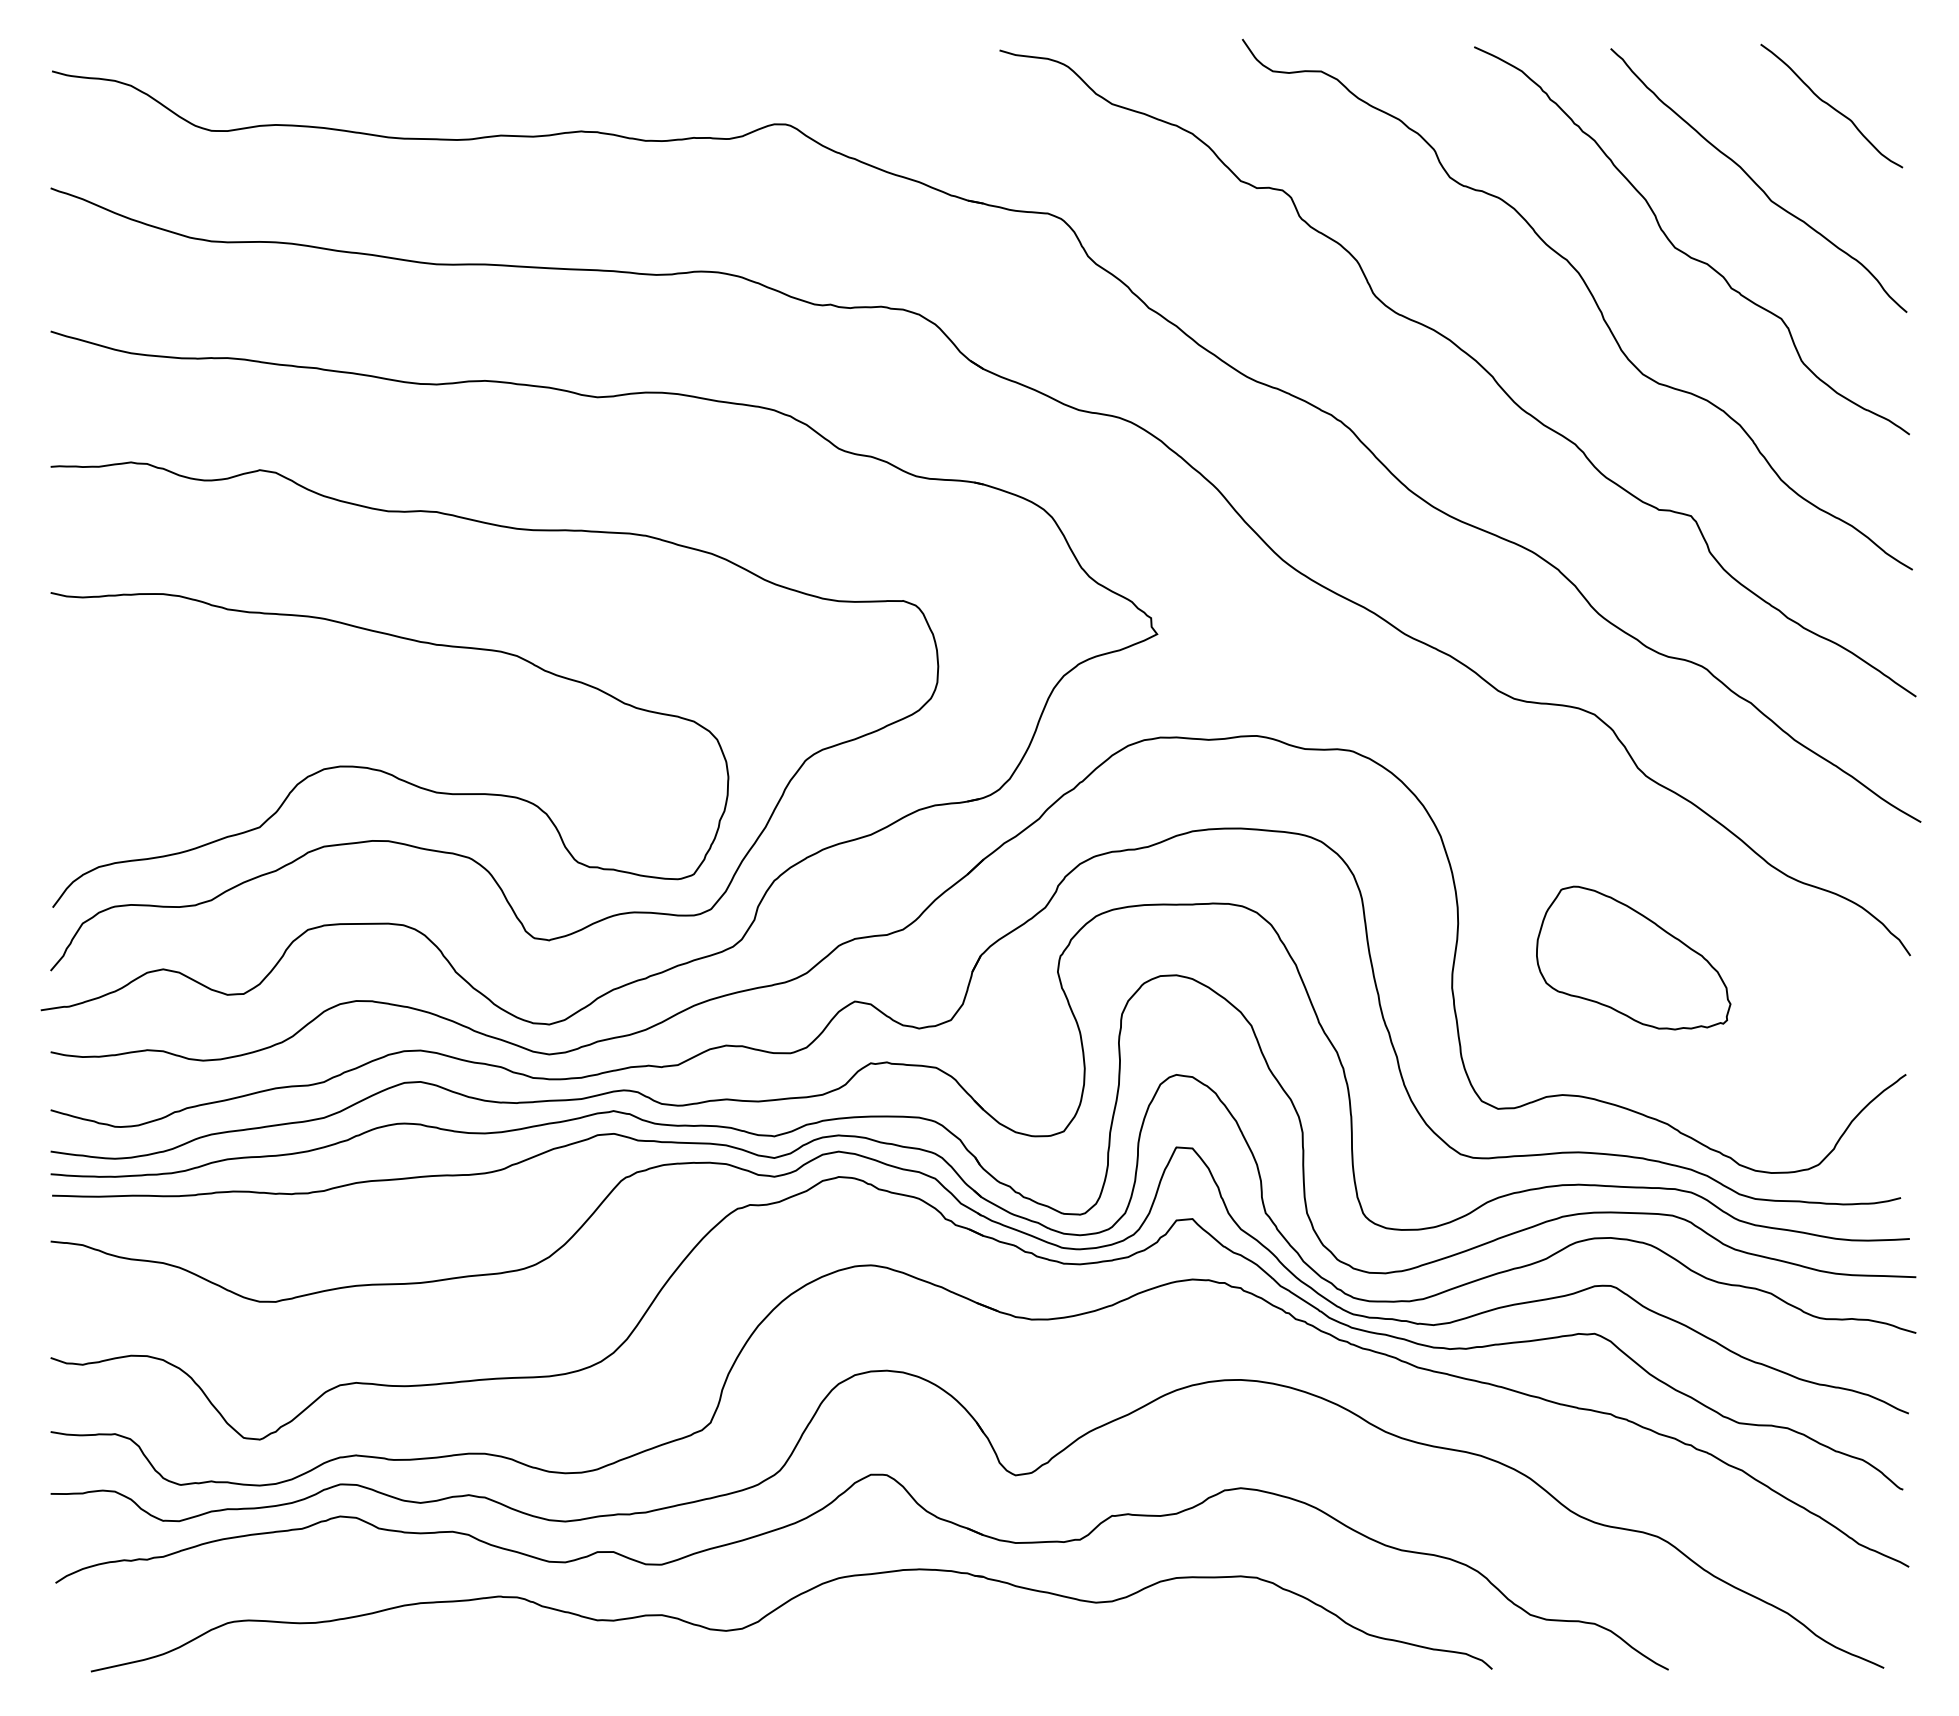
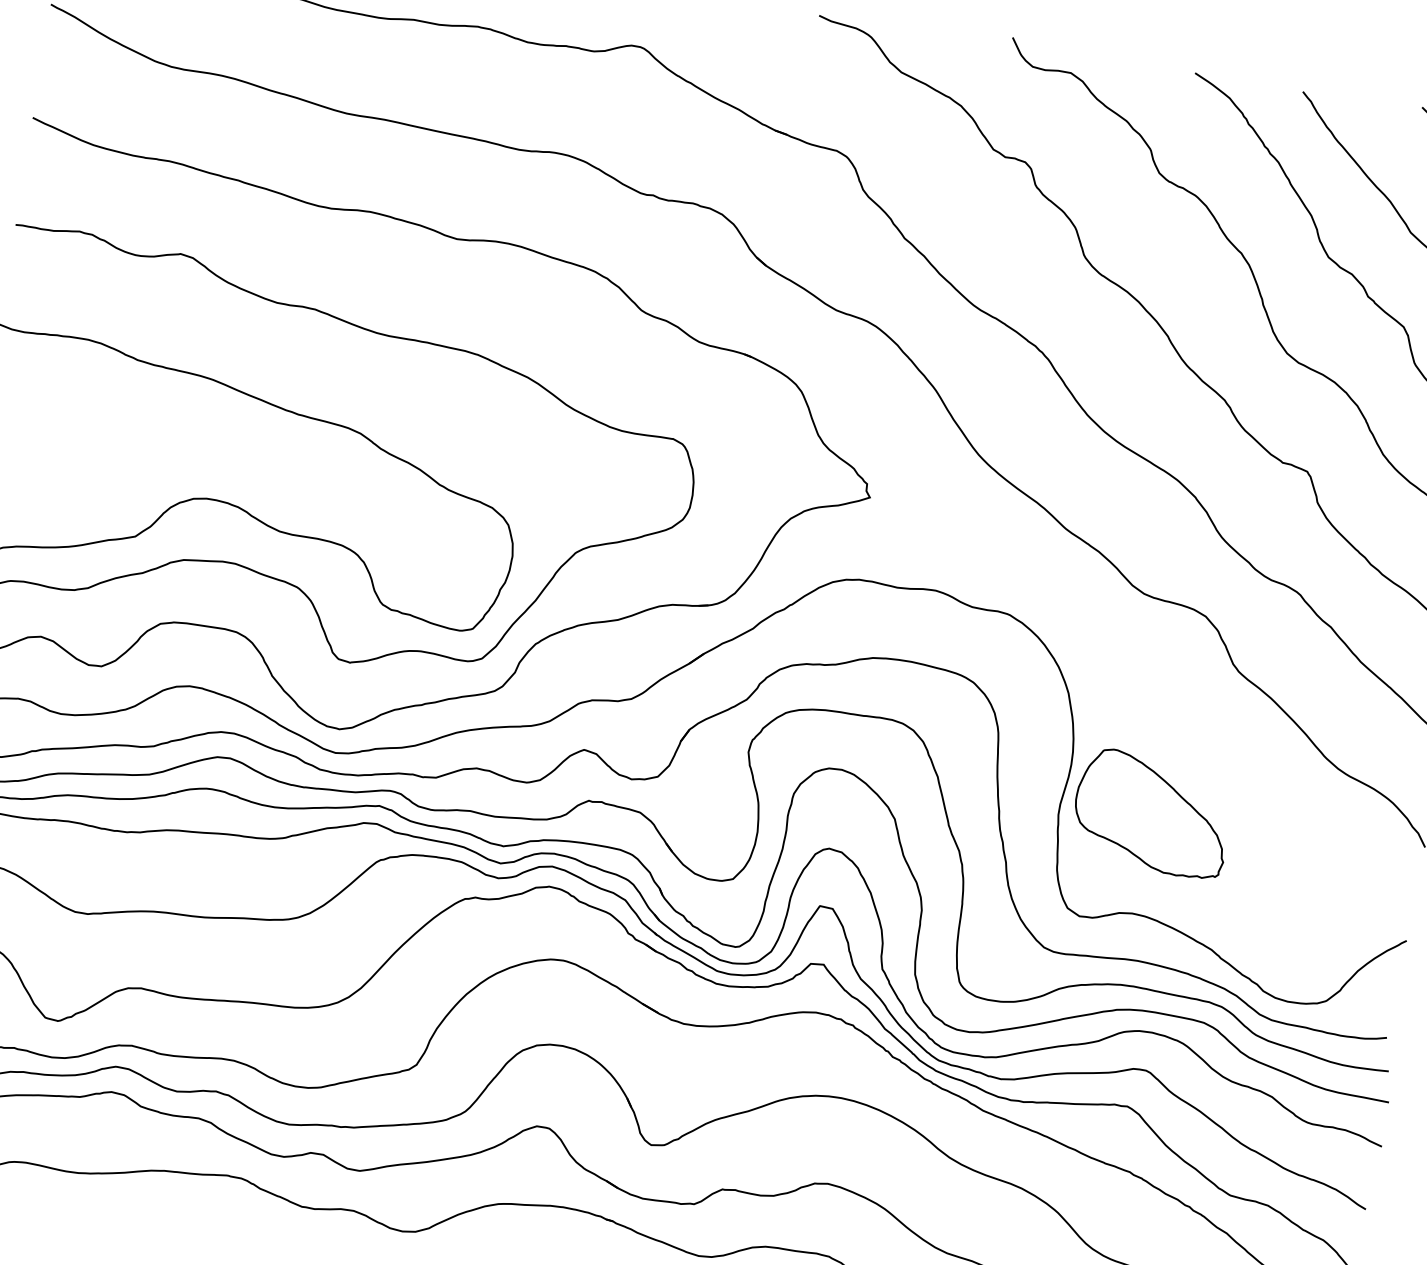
part: (1633, 957) -> (1152, 813), moved

